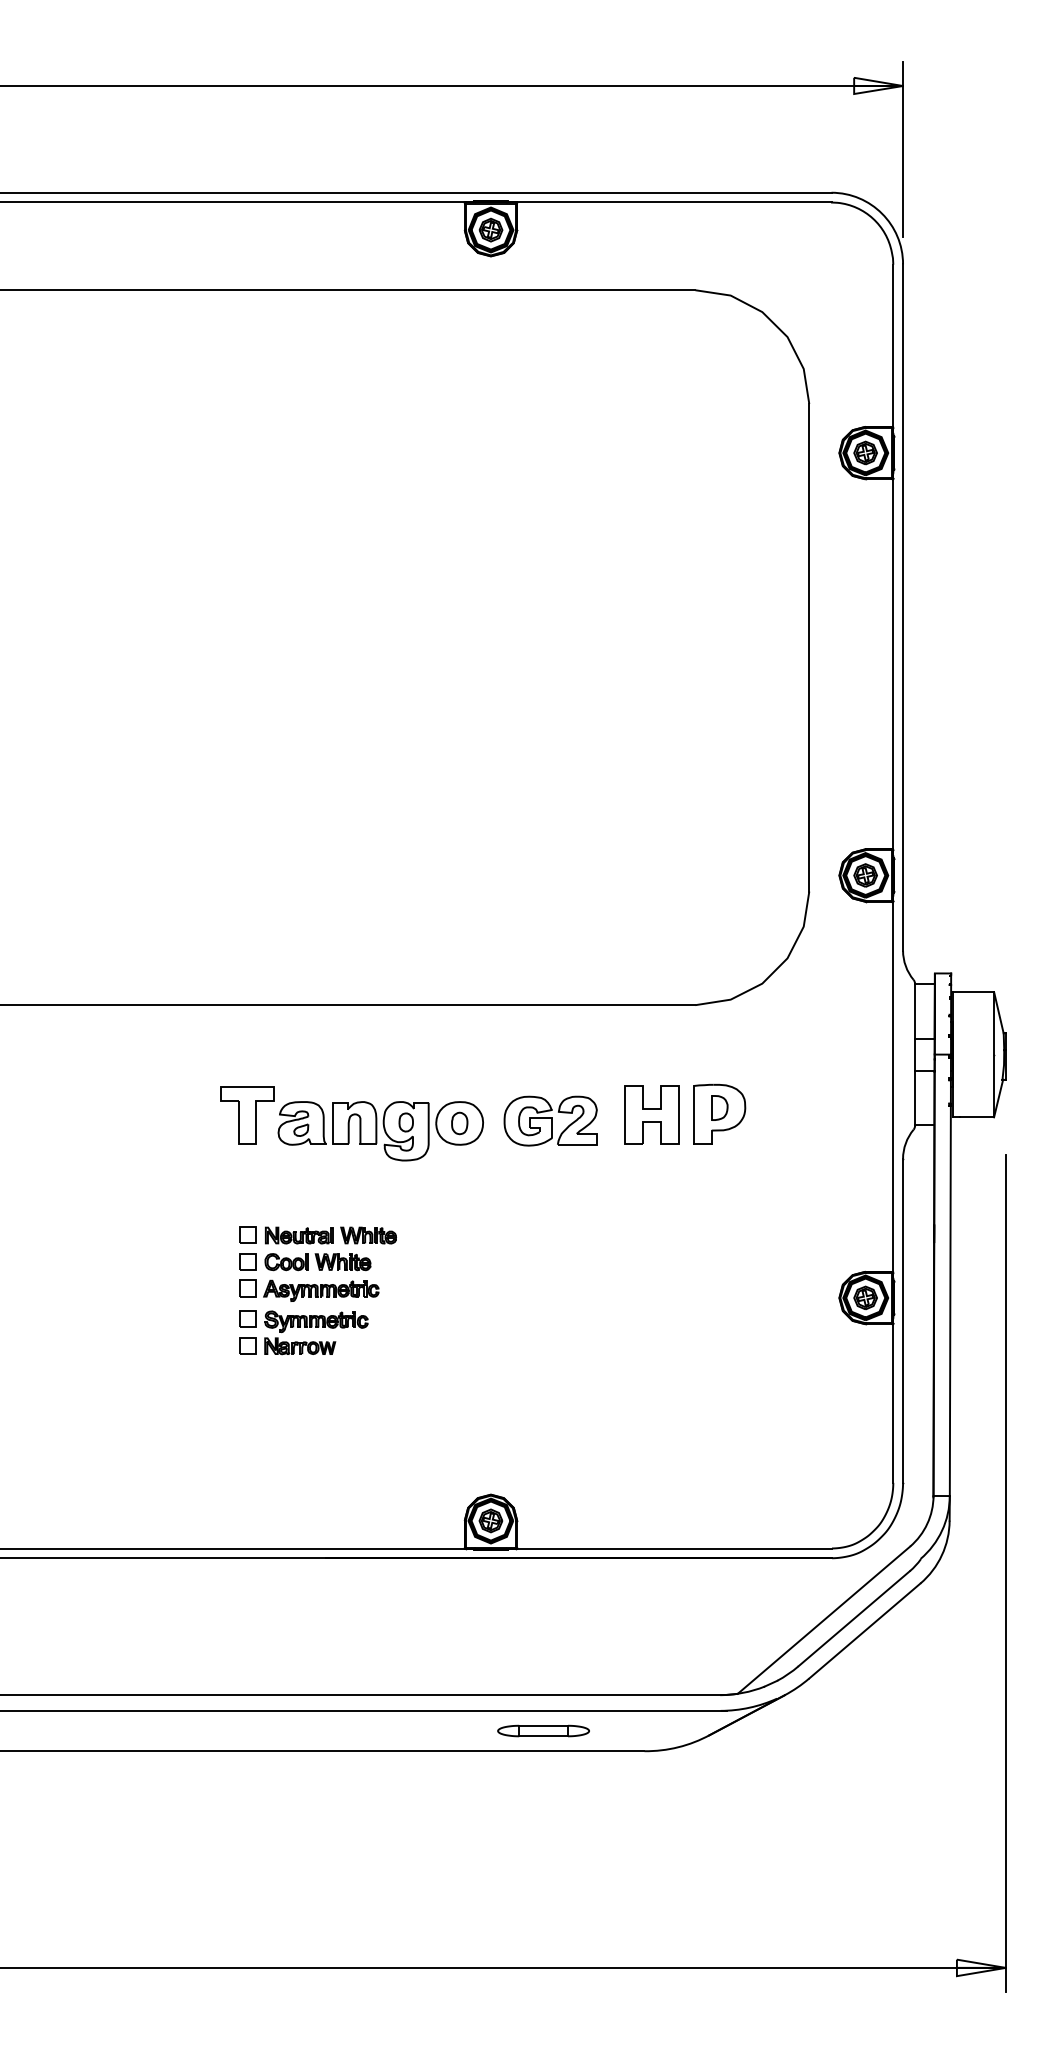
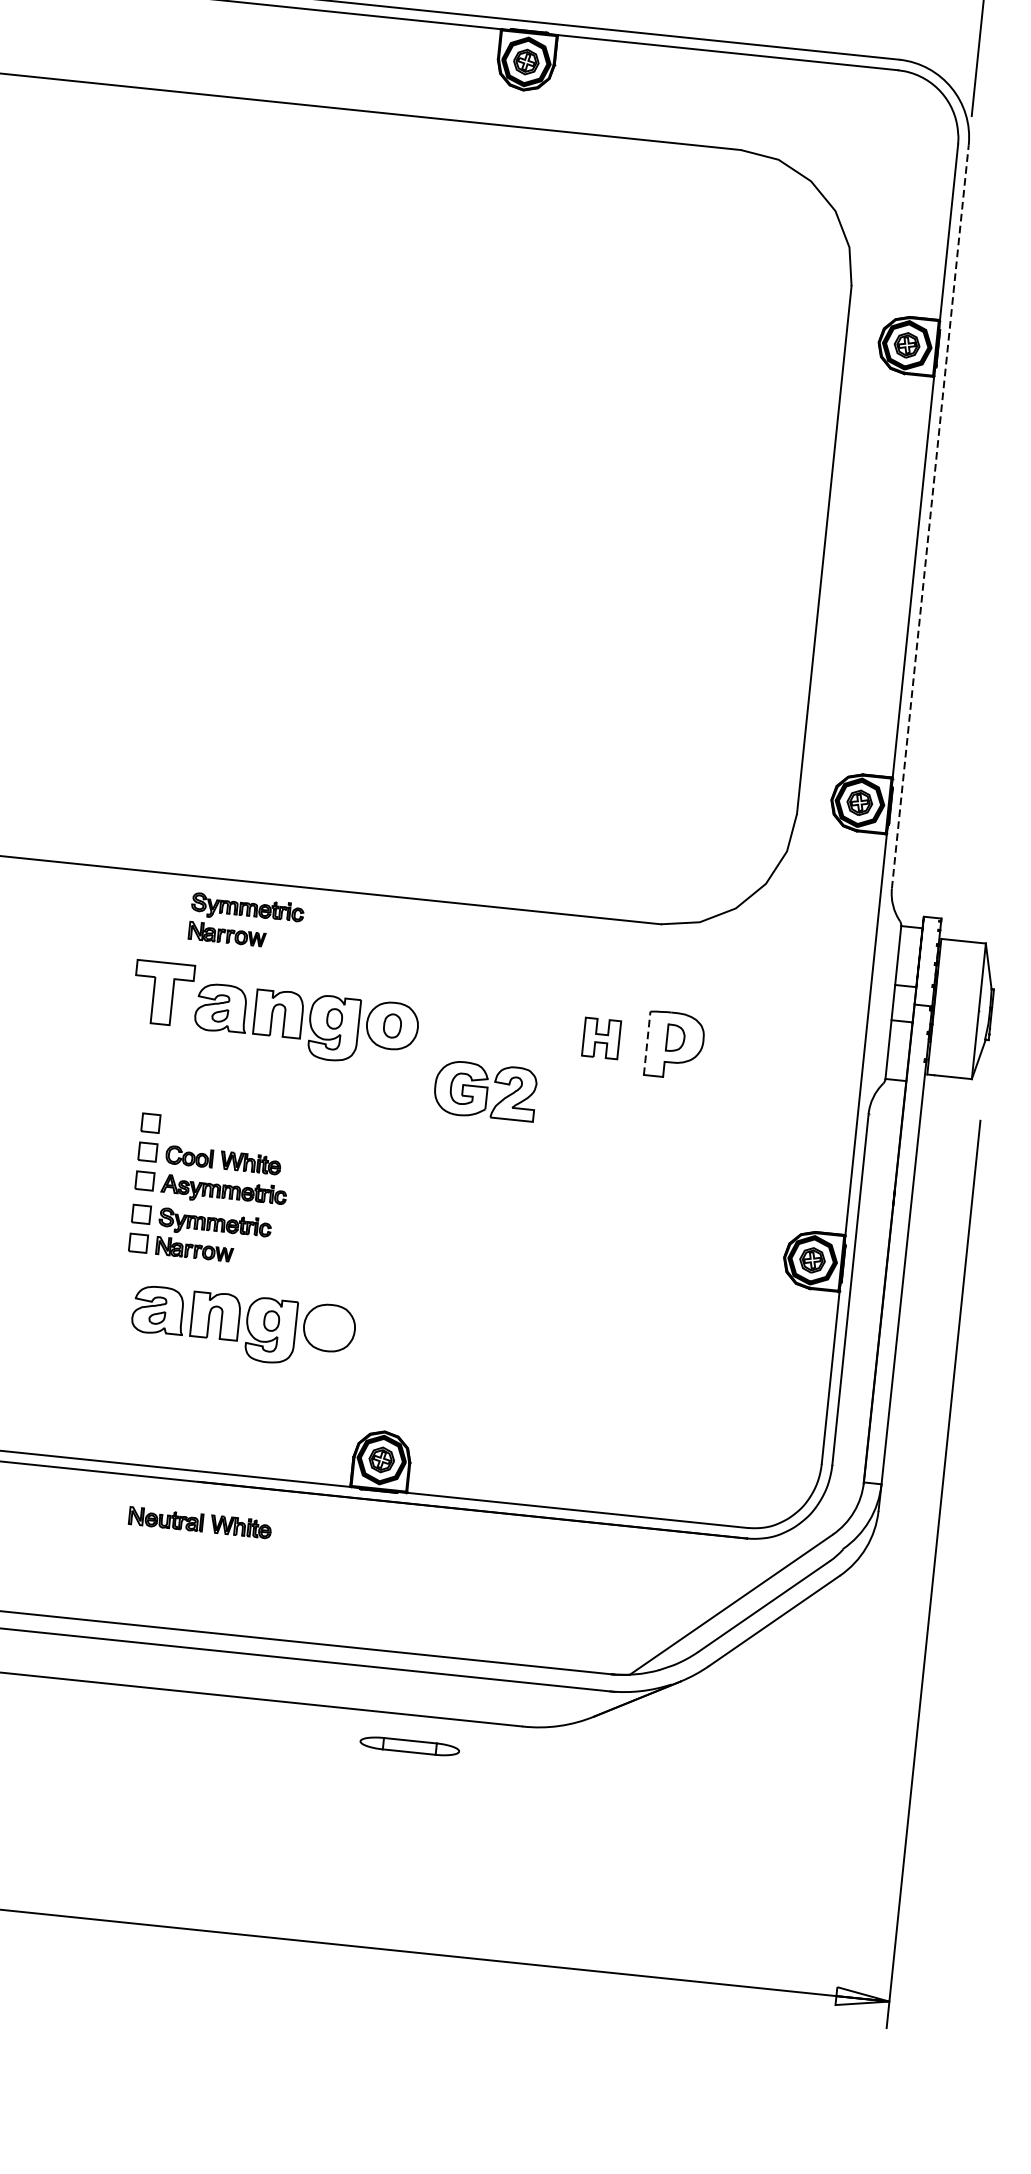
line: (903, 607) -> (930, 516), solid -> dashed
part: (316, 1041) -> (246, 921), added
part: (651, 1114) -> (601, 1037), size x0.6
line: (694, 1114) -> (647, 1042), solid -> dashed
part: (550, 1120) -> (485, 1090), moved
part: (330, 1235) -> (199, 1522), moved
part: (351, 1413) -> (242, 1327), added
part: (543, 1730) -> (409, 1745), moved

